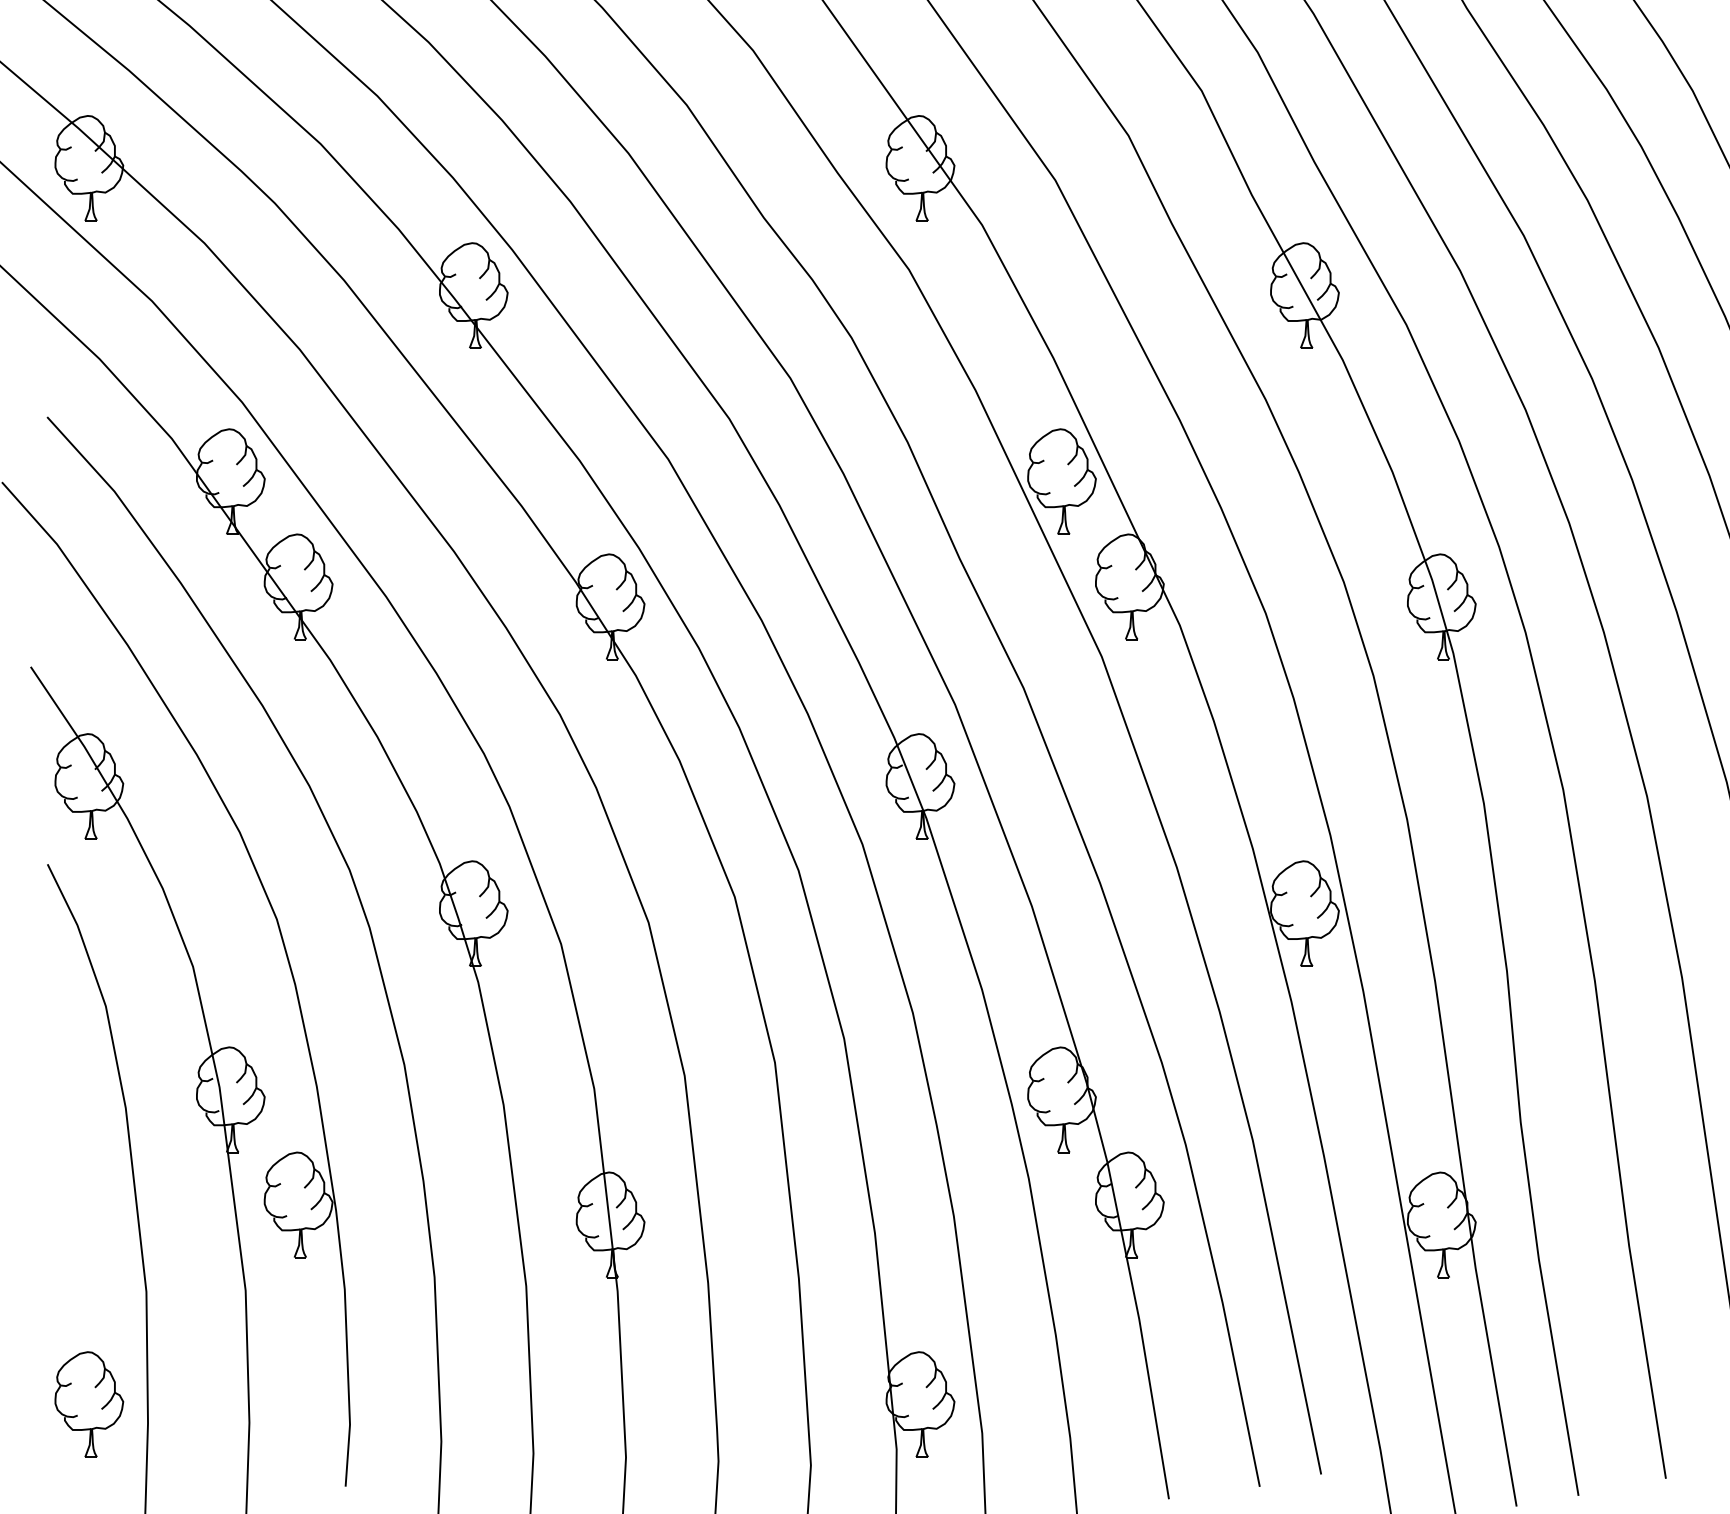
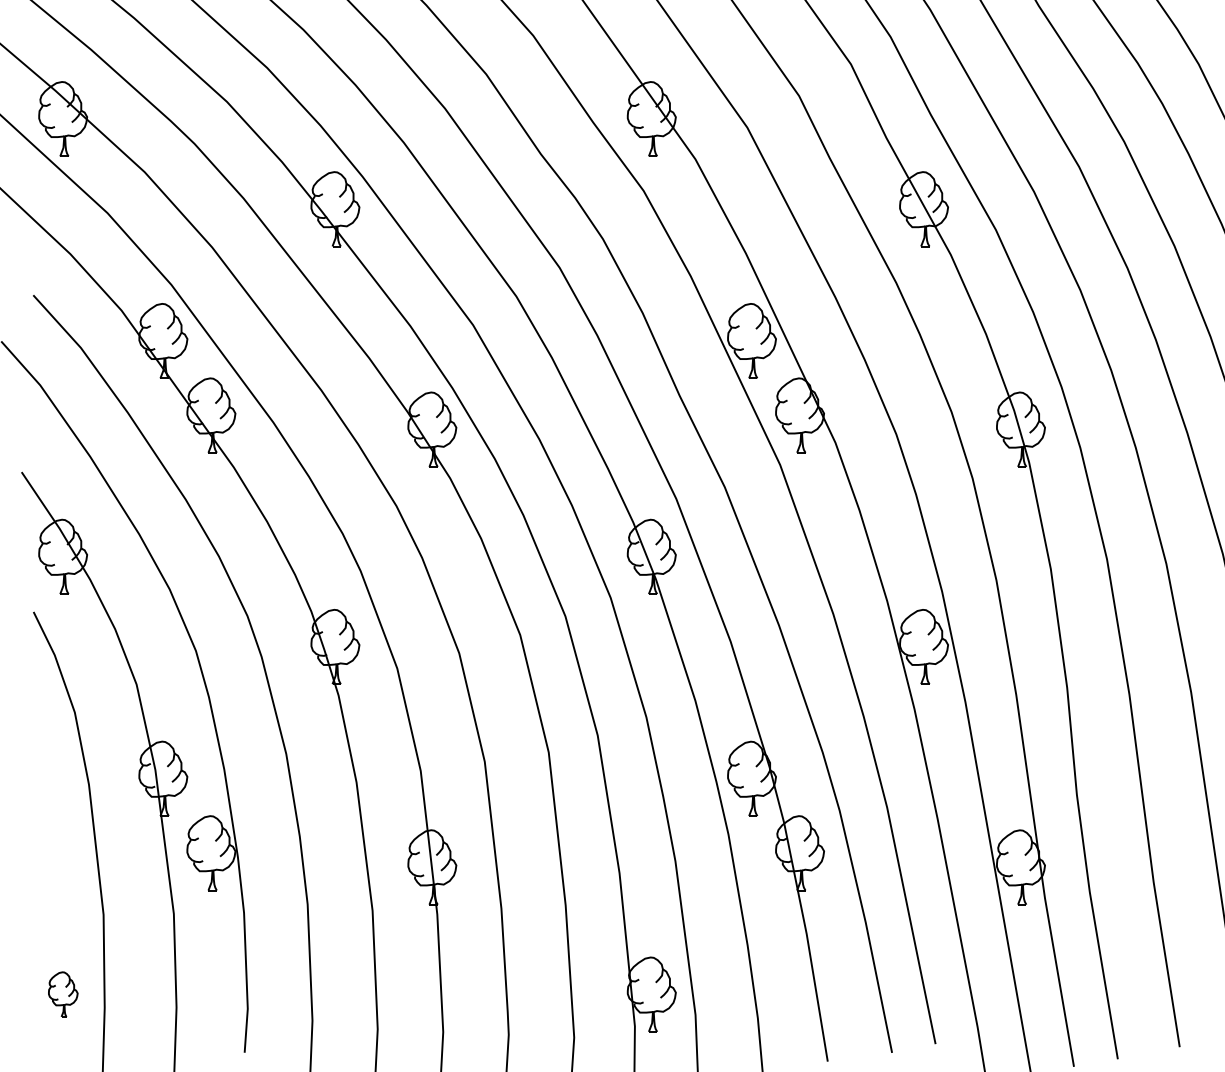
part: (89, 1404) -> (63, 994), size x0.6

